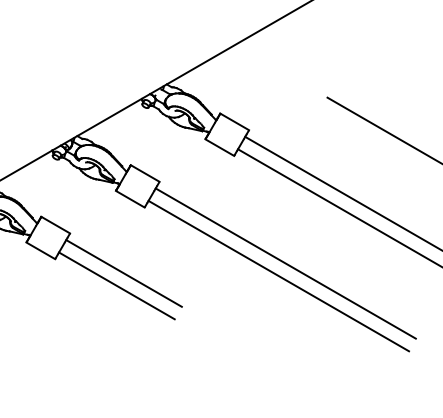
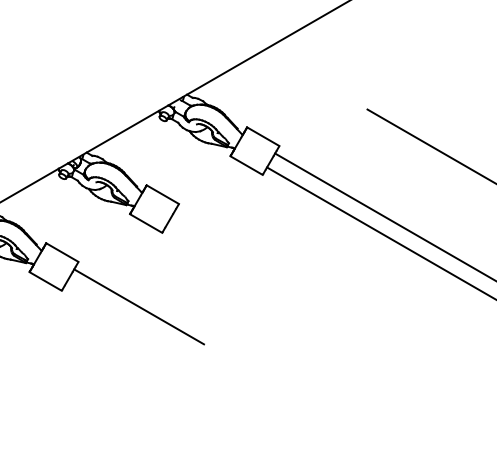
line: (285, 263) -> (320, 295), removed
line: (278, 275) -> (312, 309), removed
line: (117, 285) -> (131, 320), removed

